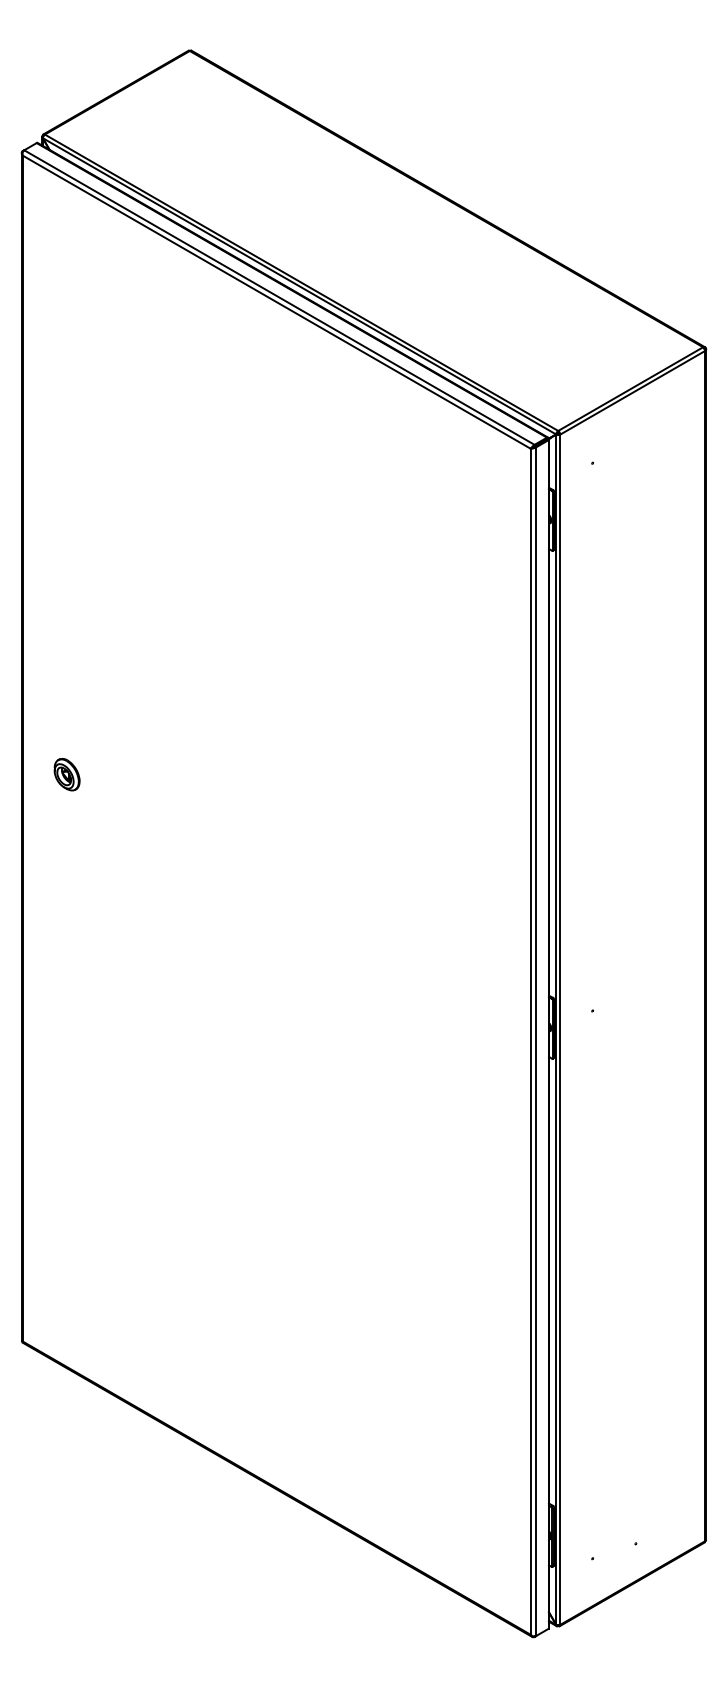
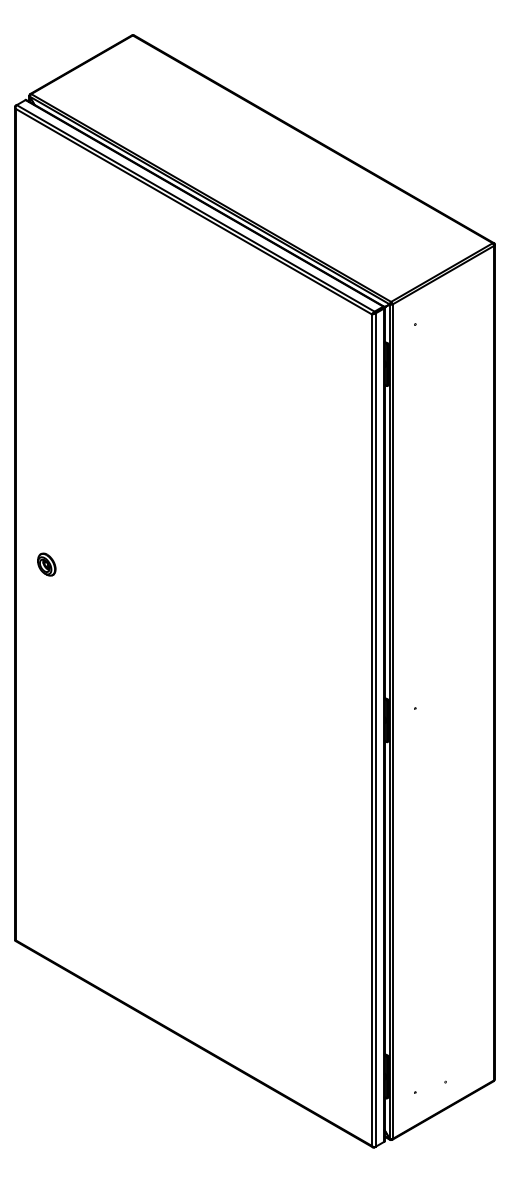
part: (66, 774) -> (46, 564), moved

